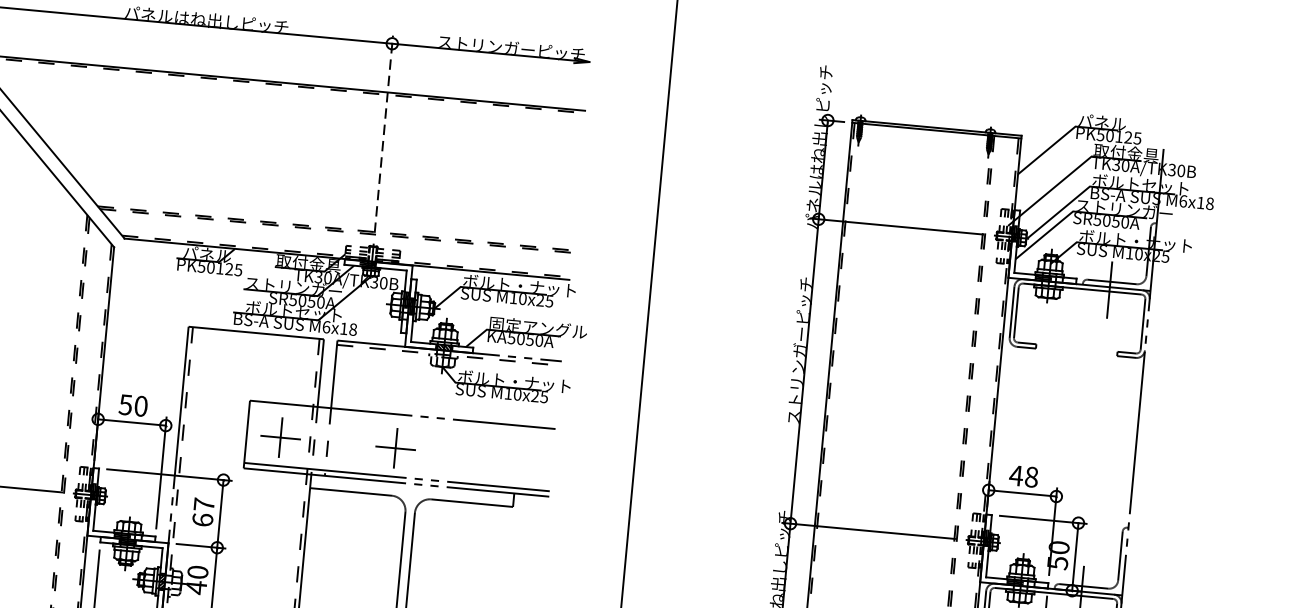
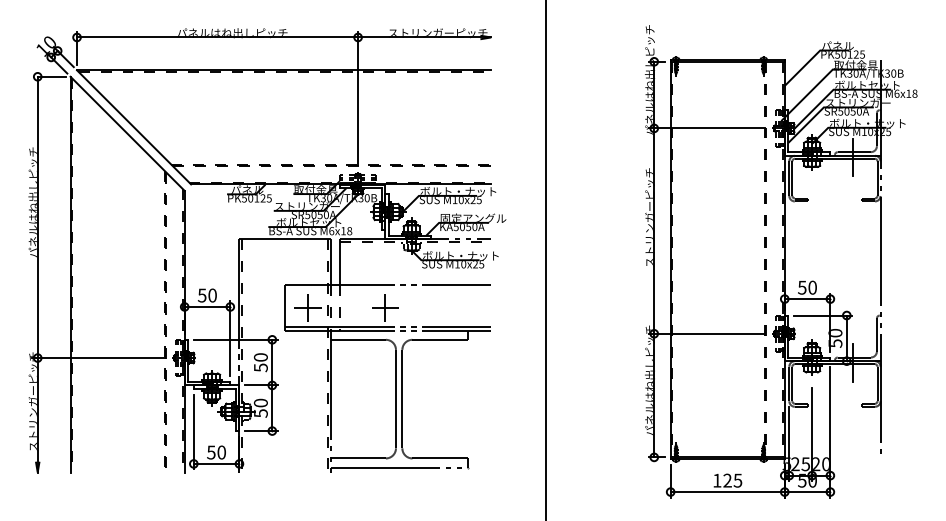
line: (384, 134) -> (358, 98), dashed -> solid
text: (1022, 476) -> (806, 287), 48 -> 50
text: (202, 512) -> (260, 362), 67 -> 50
text: (195, 587) -> (260, 413), 40 -> 50

